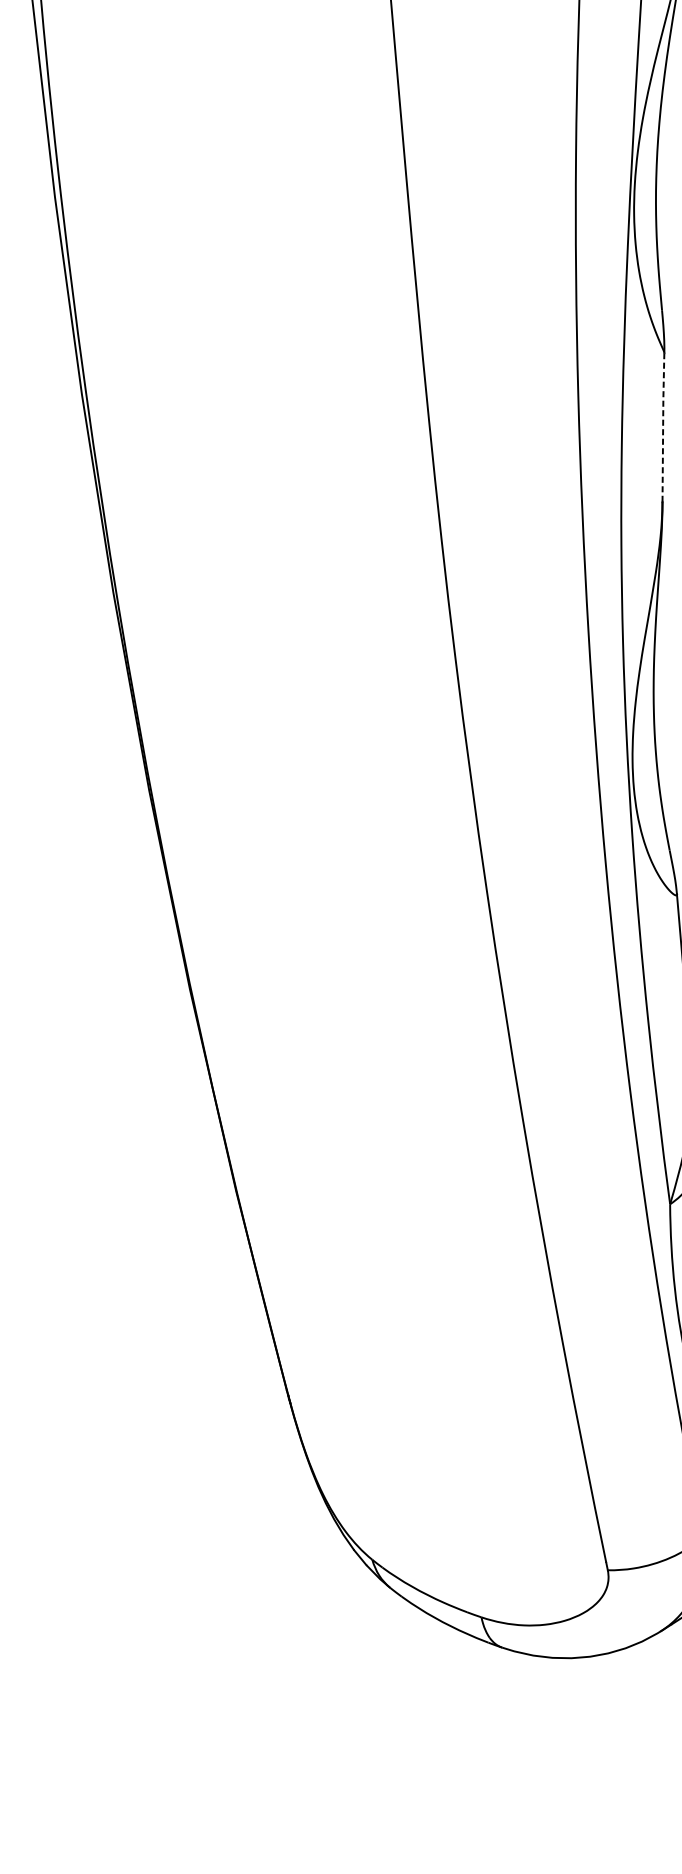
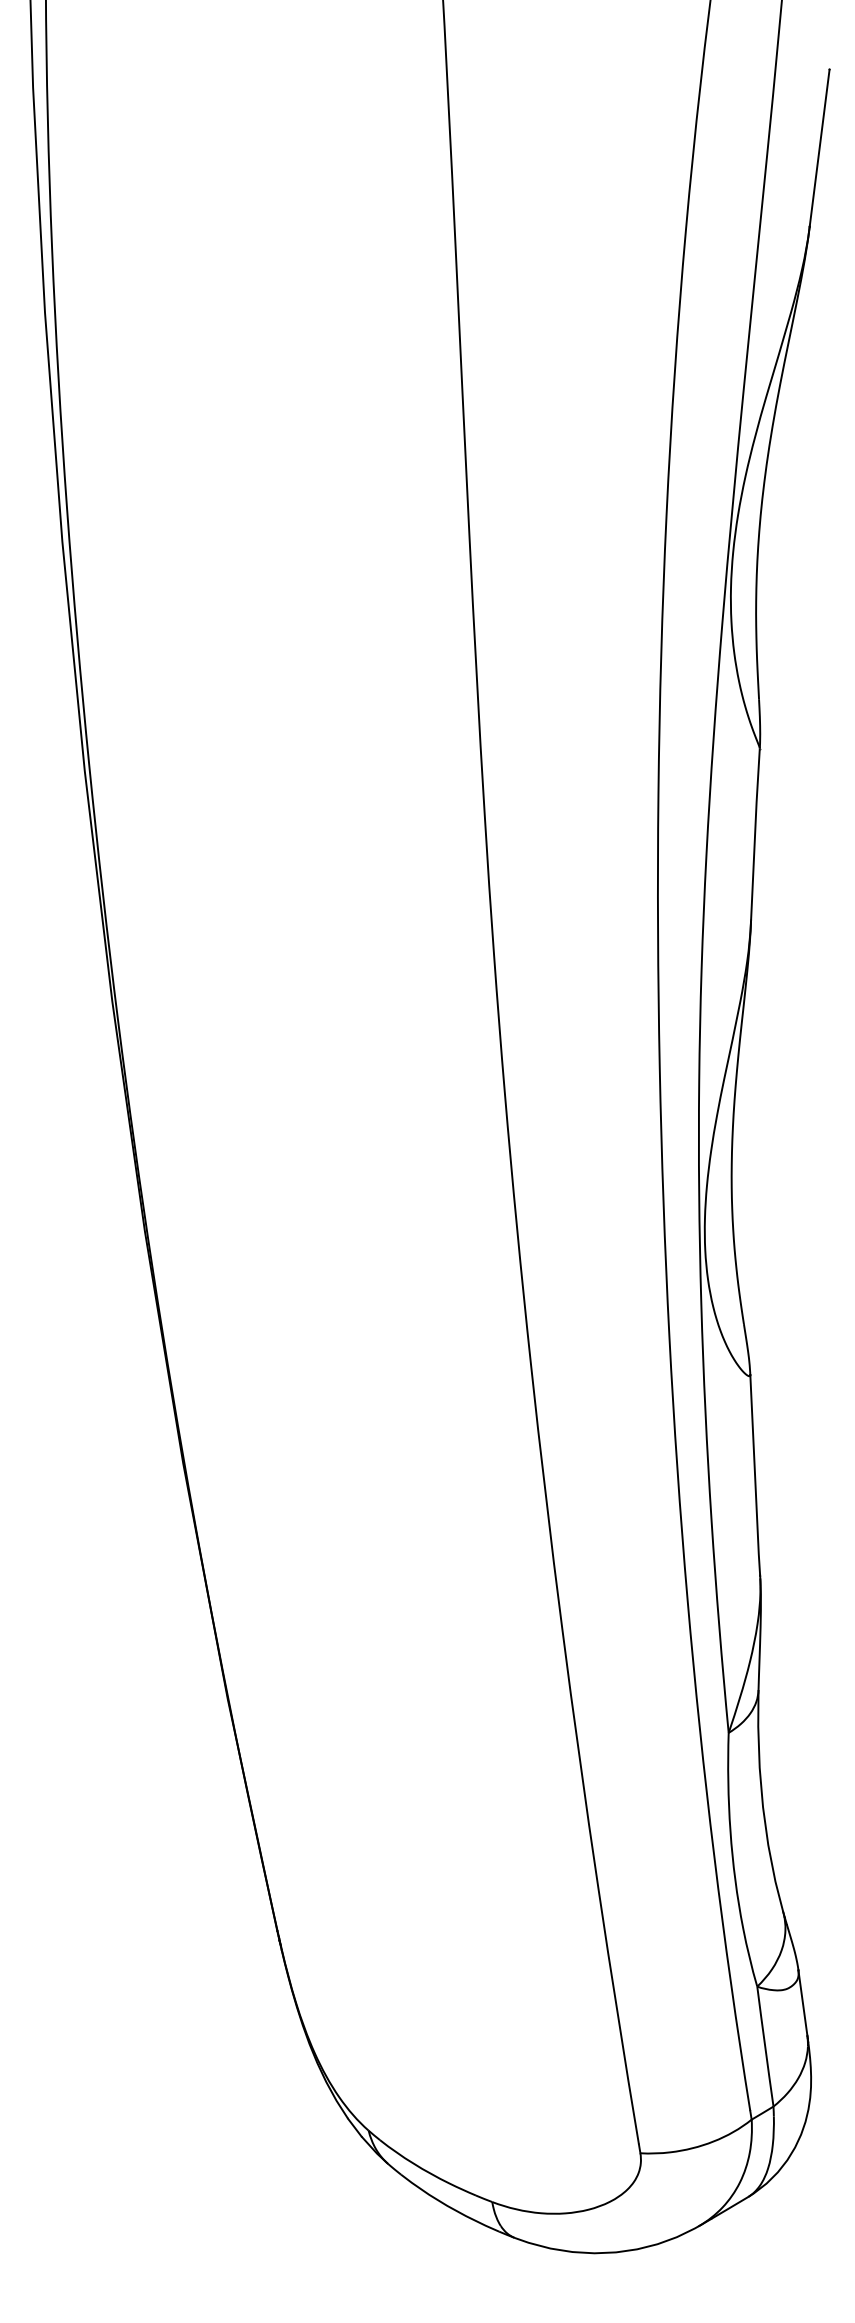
line: (663, 427) -> (755, 834), dashed -> solid

